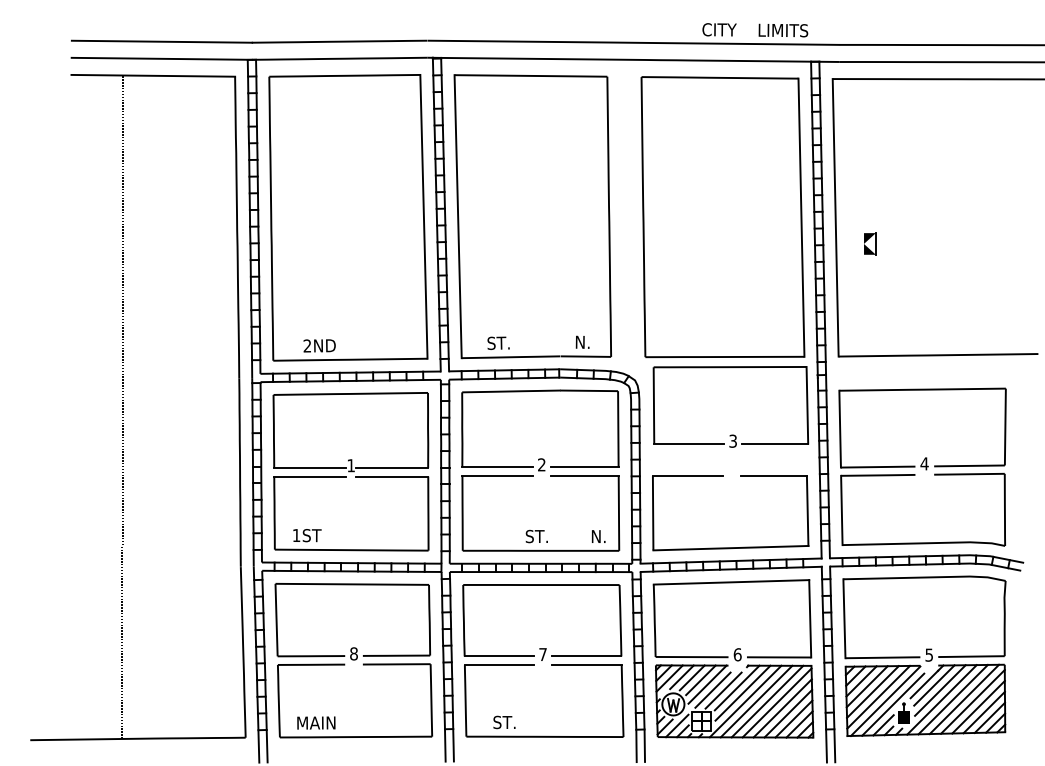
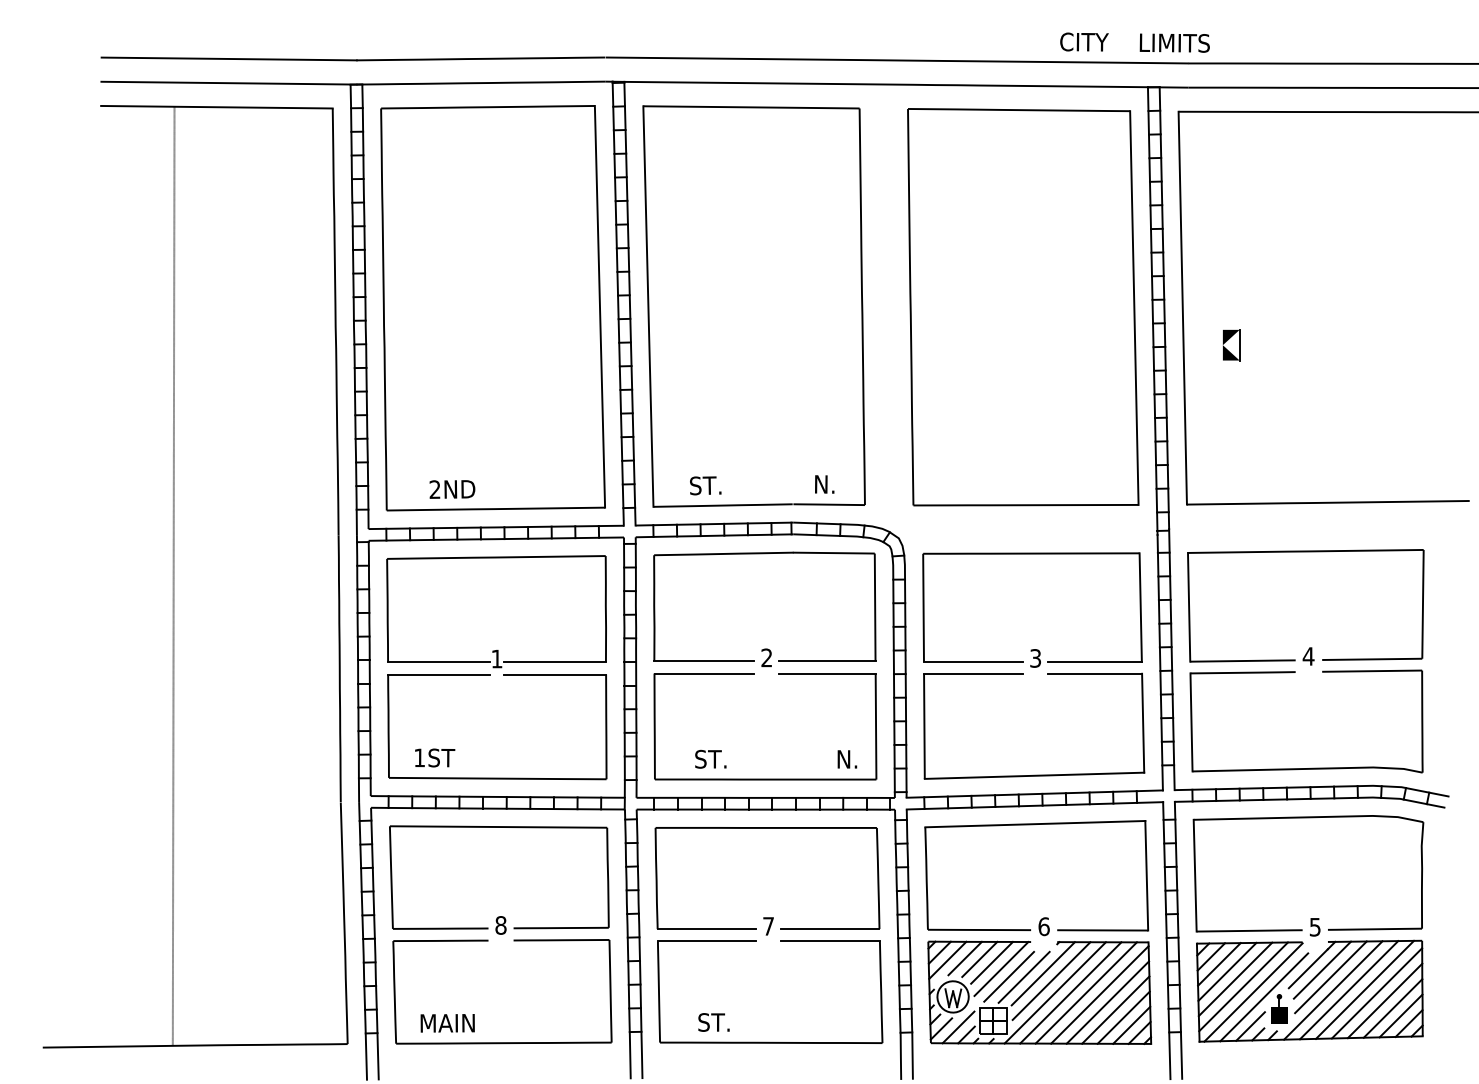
text: (754, 30) -> (1134, 42), moved
part: (730, 434) -> (1032, 649), moved
text: (536, 535) -> (710, 758), moved

